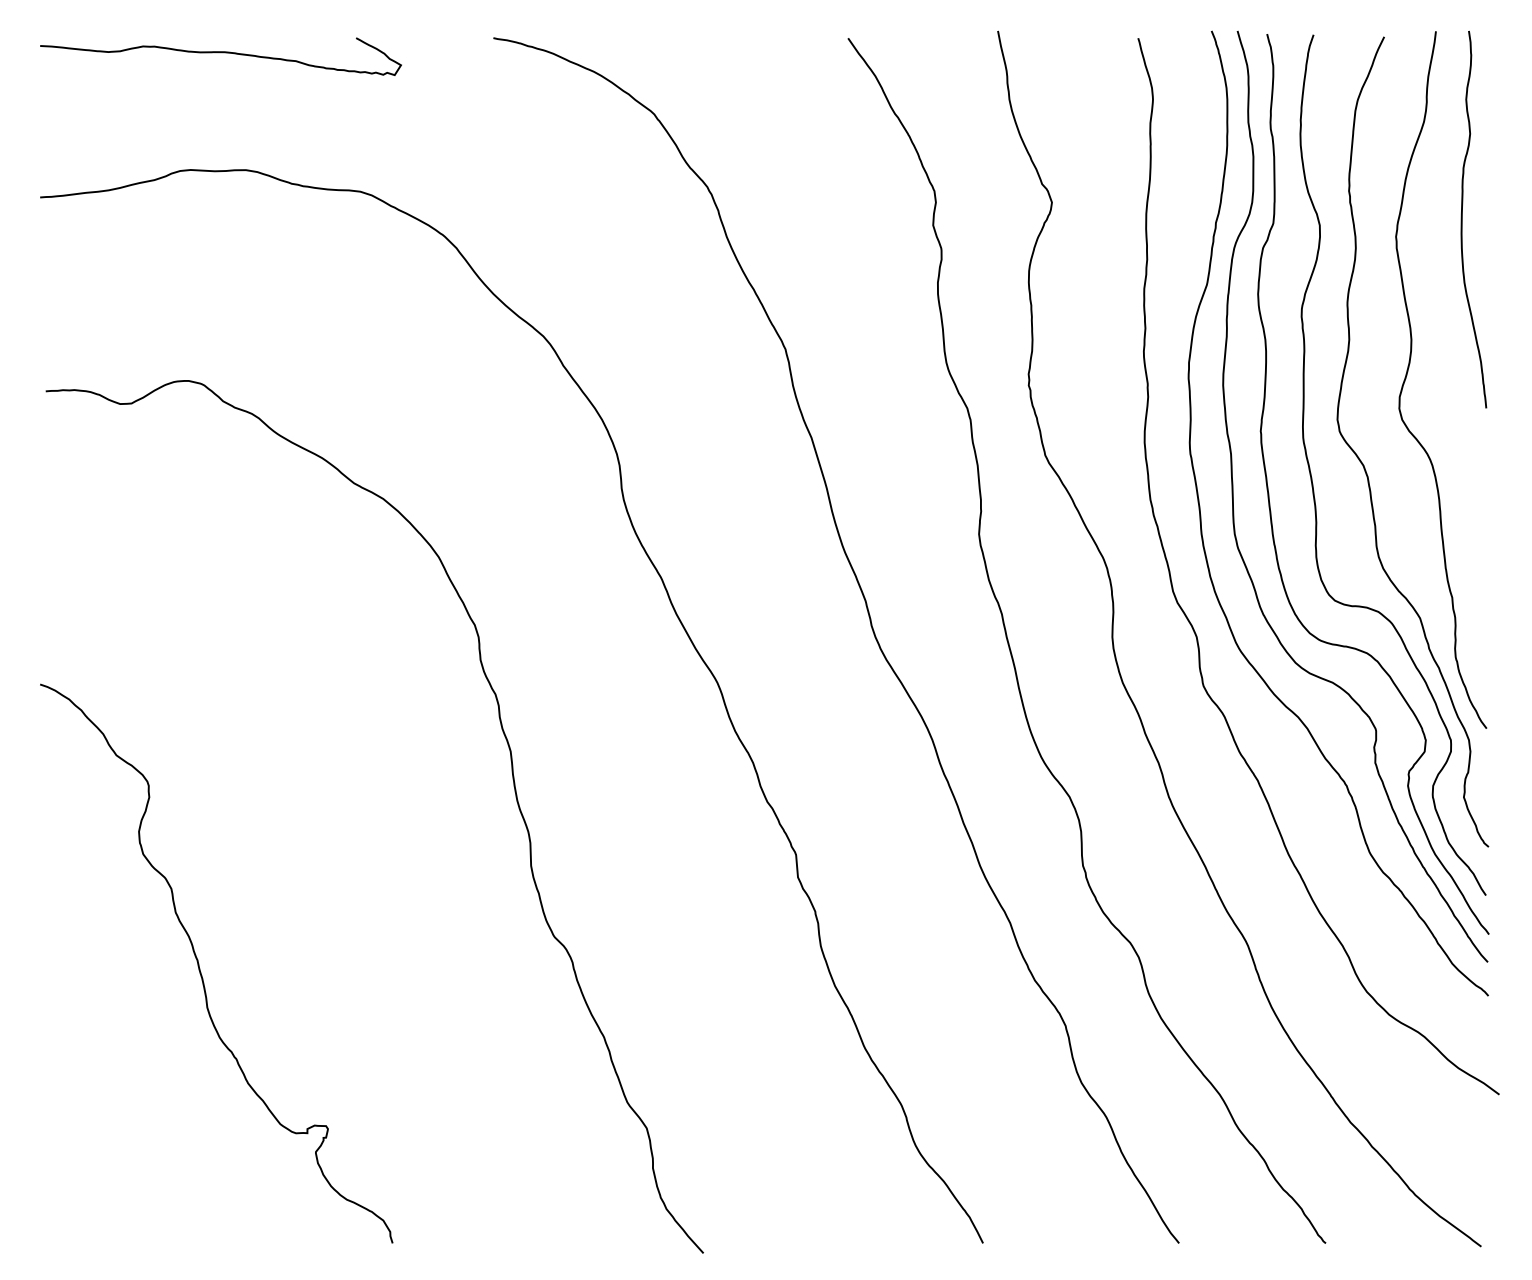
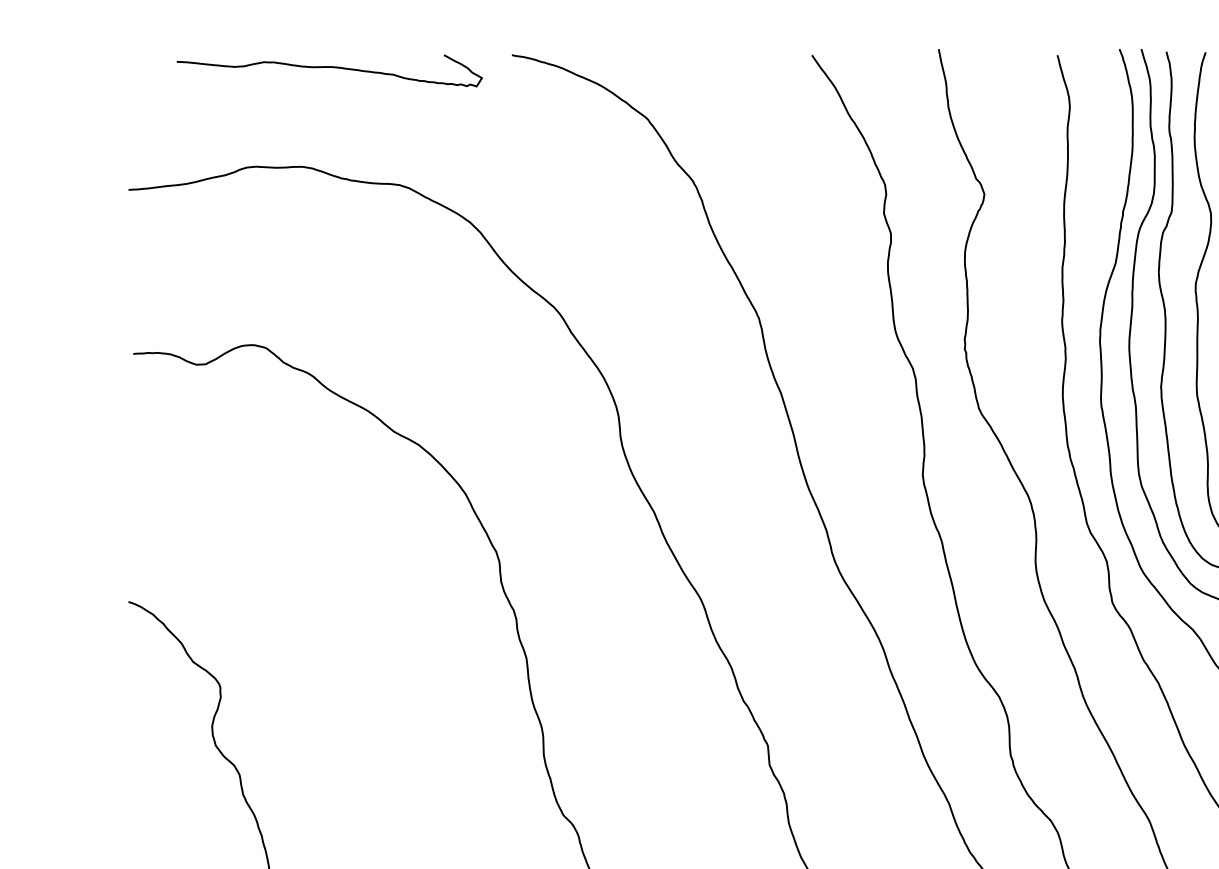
curve: (220, 53) -> (329, 68), moved

